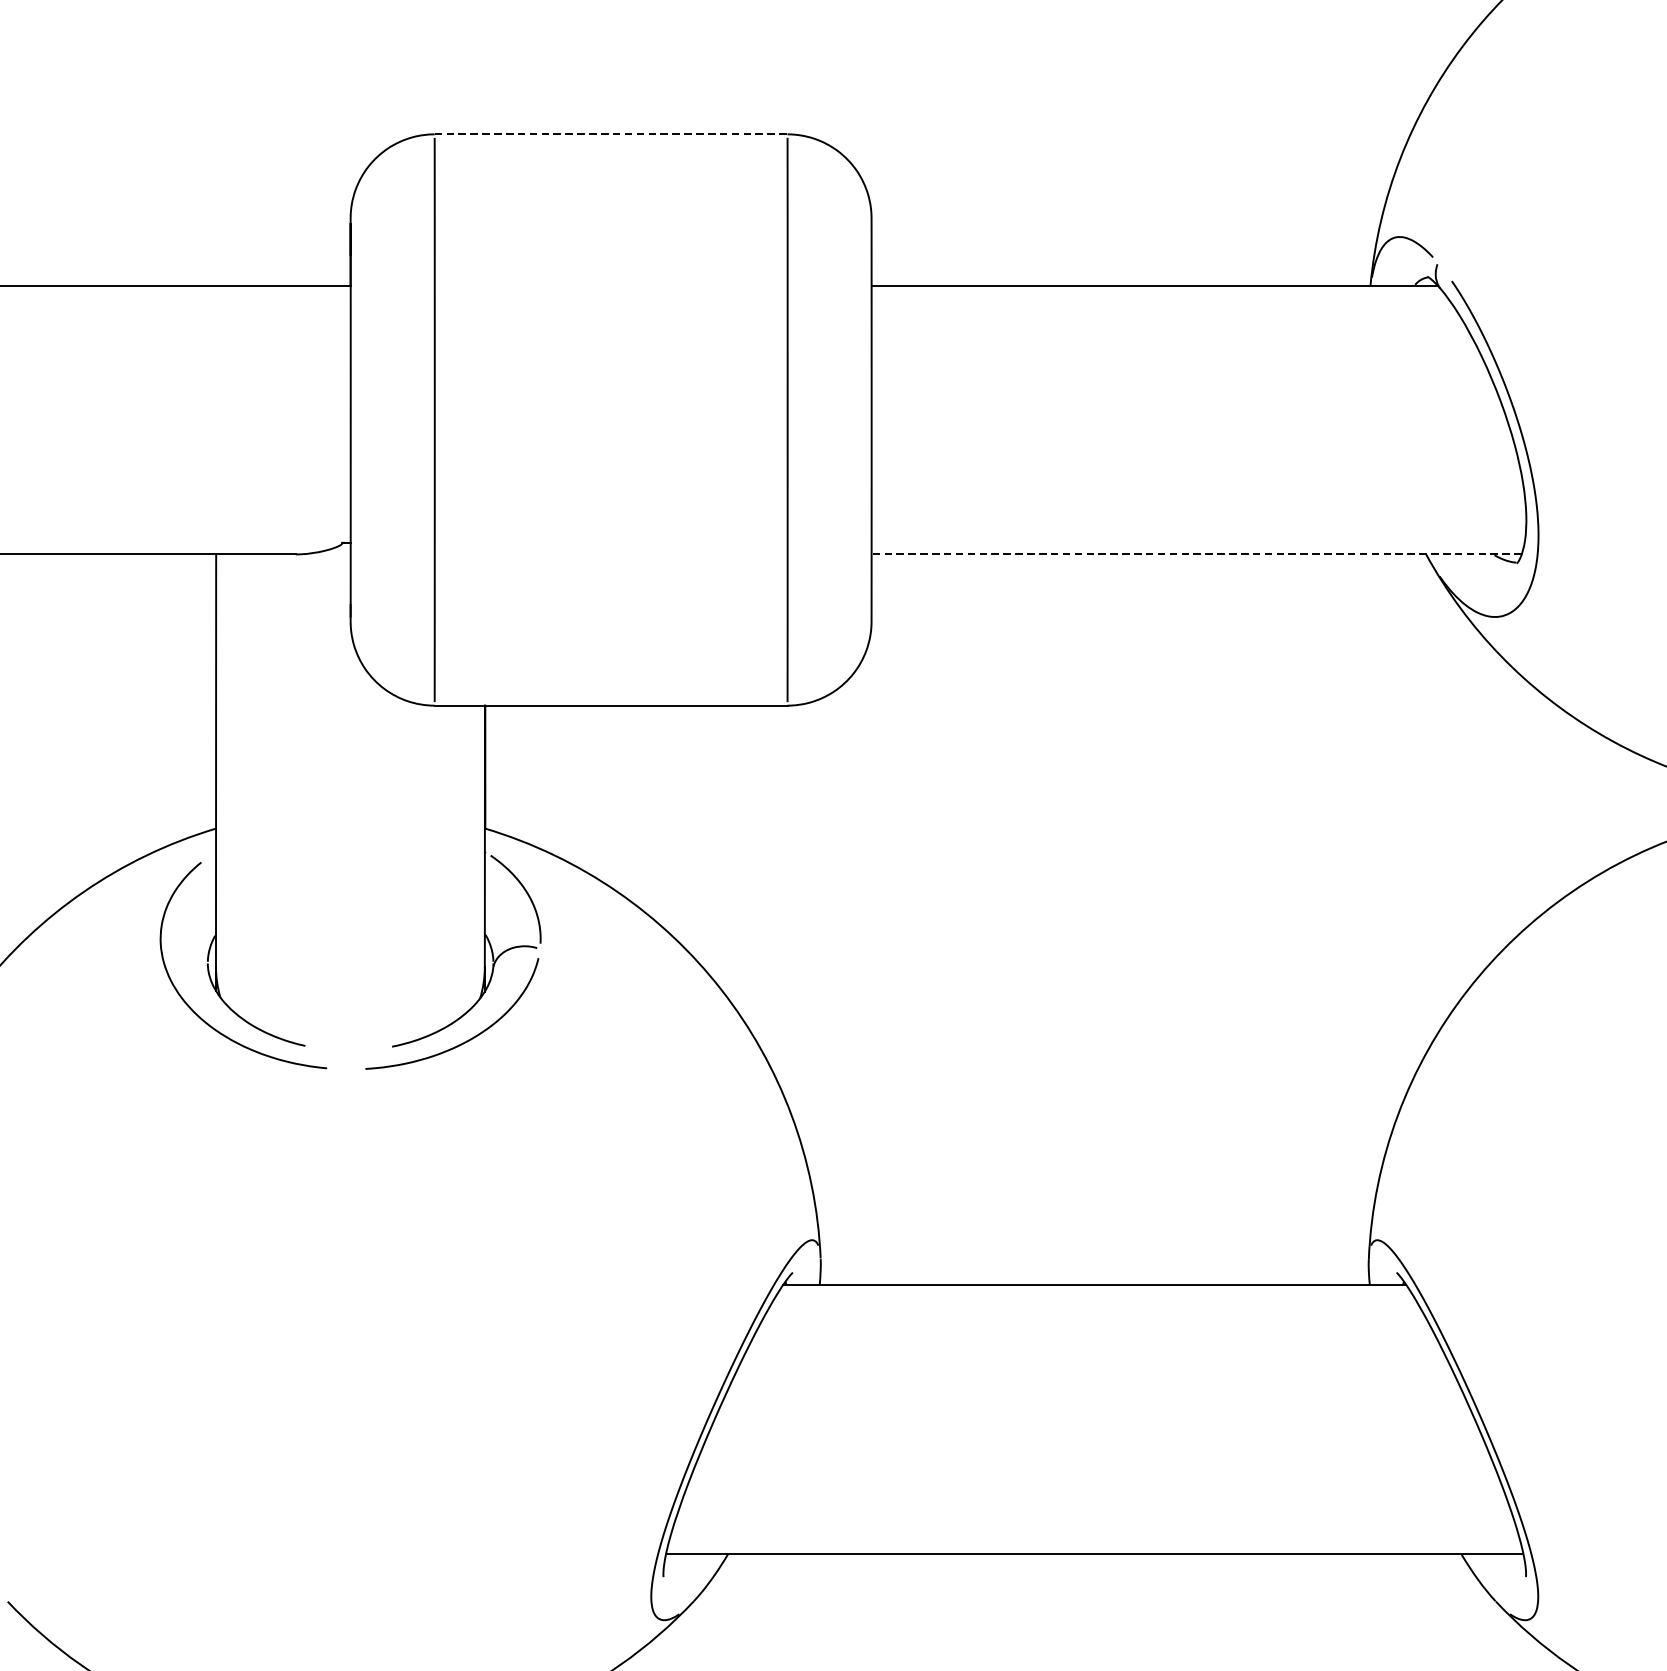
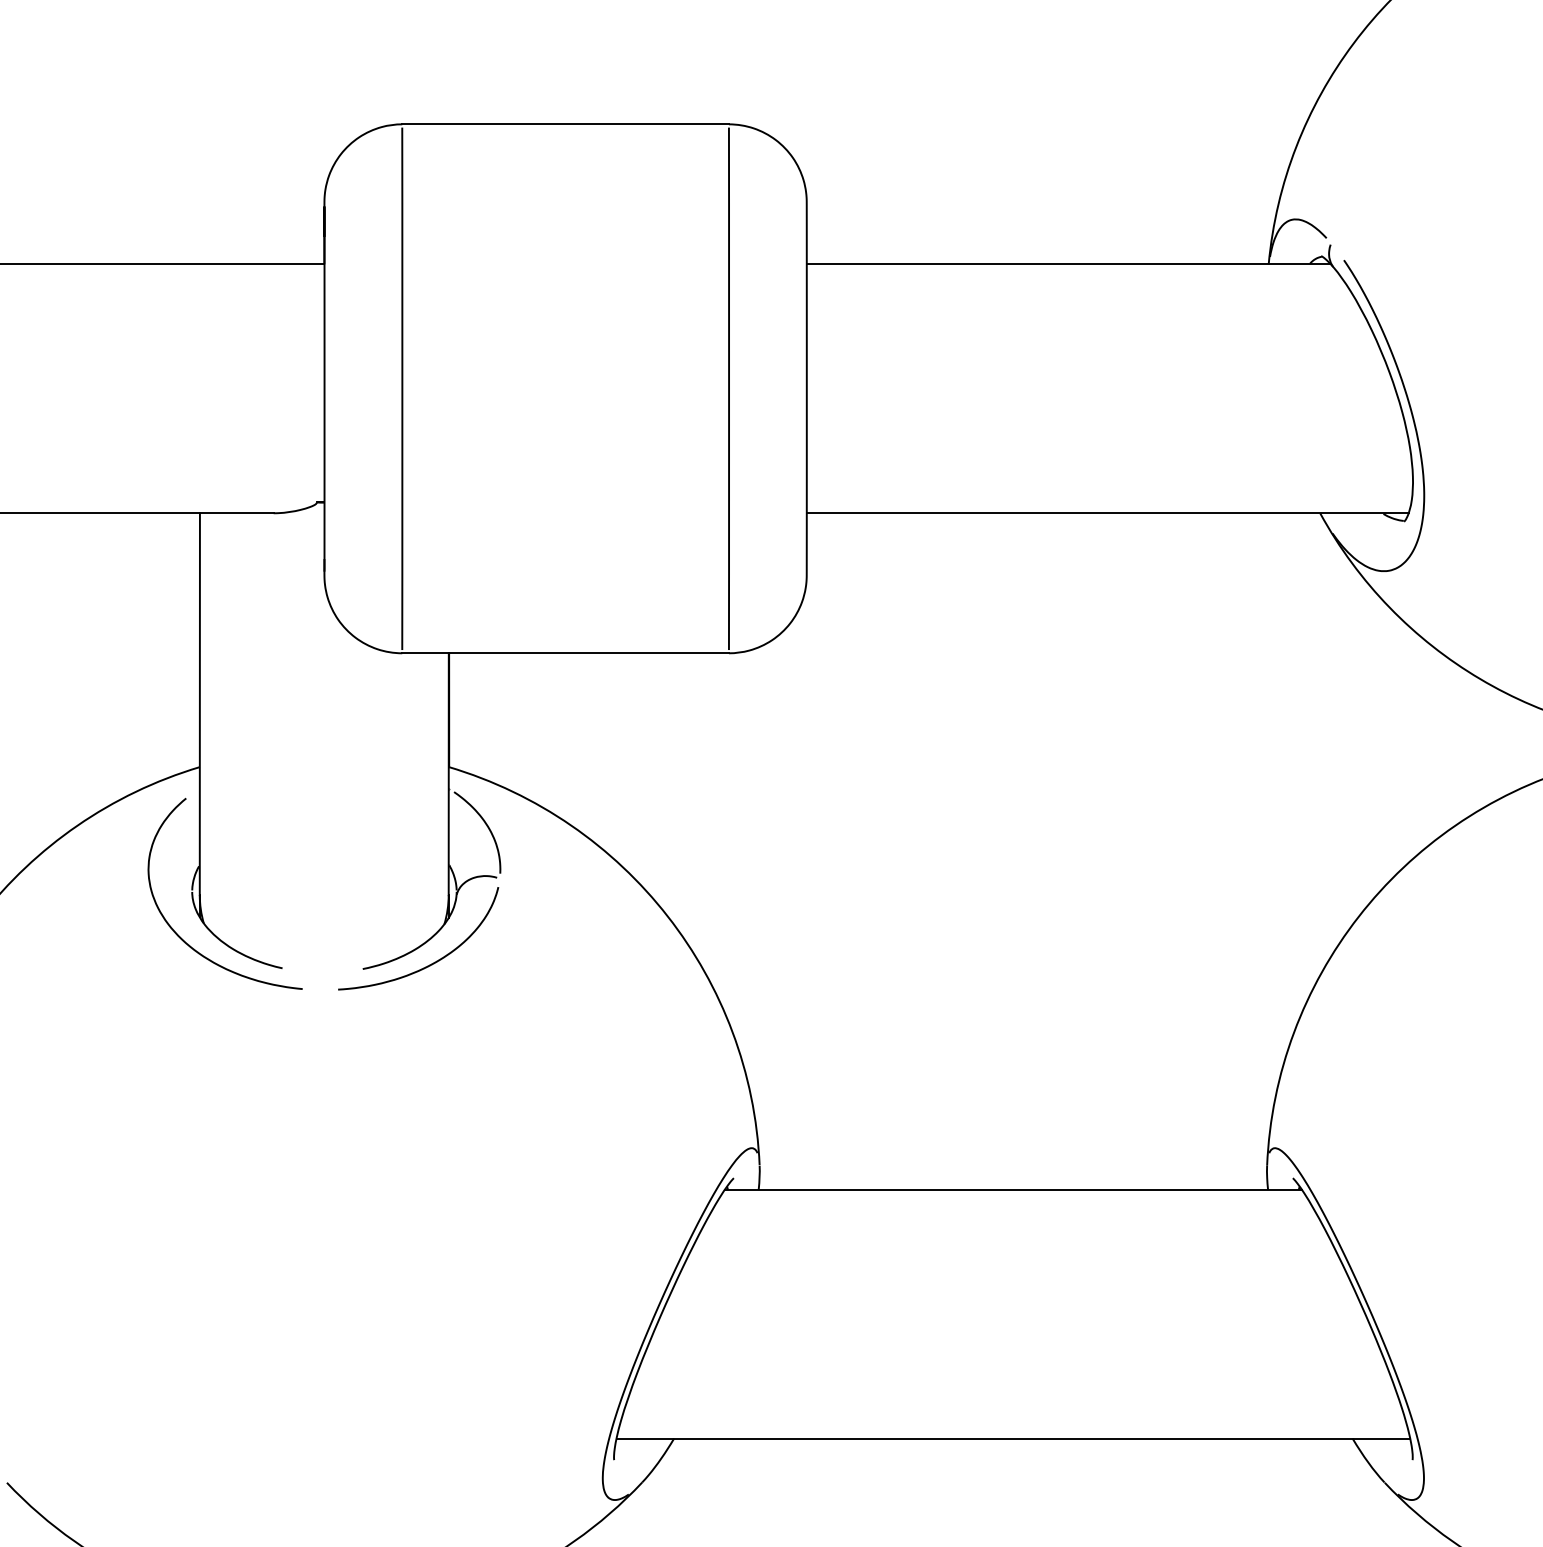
line: (612, 134) -> (566, 124), dashed -> solid
line: (1196, 554) -> (1107, 513), dashed -> solid

